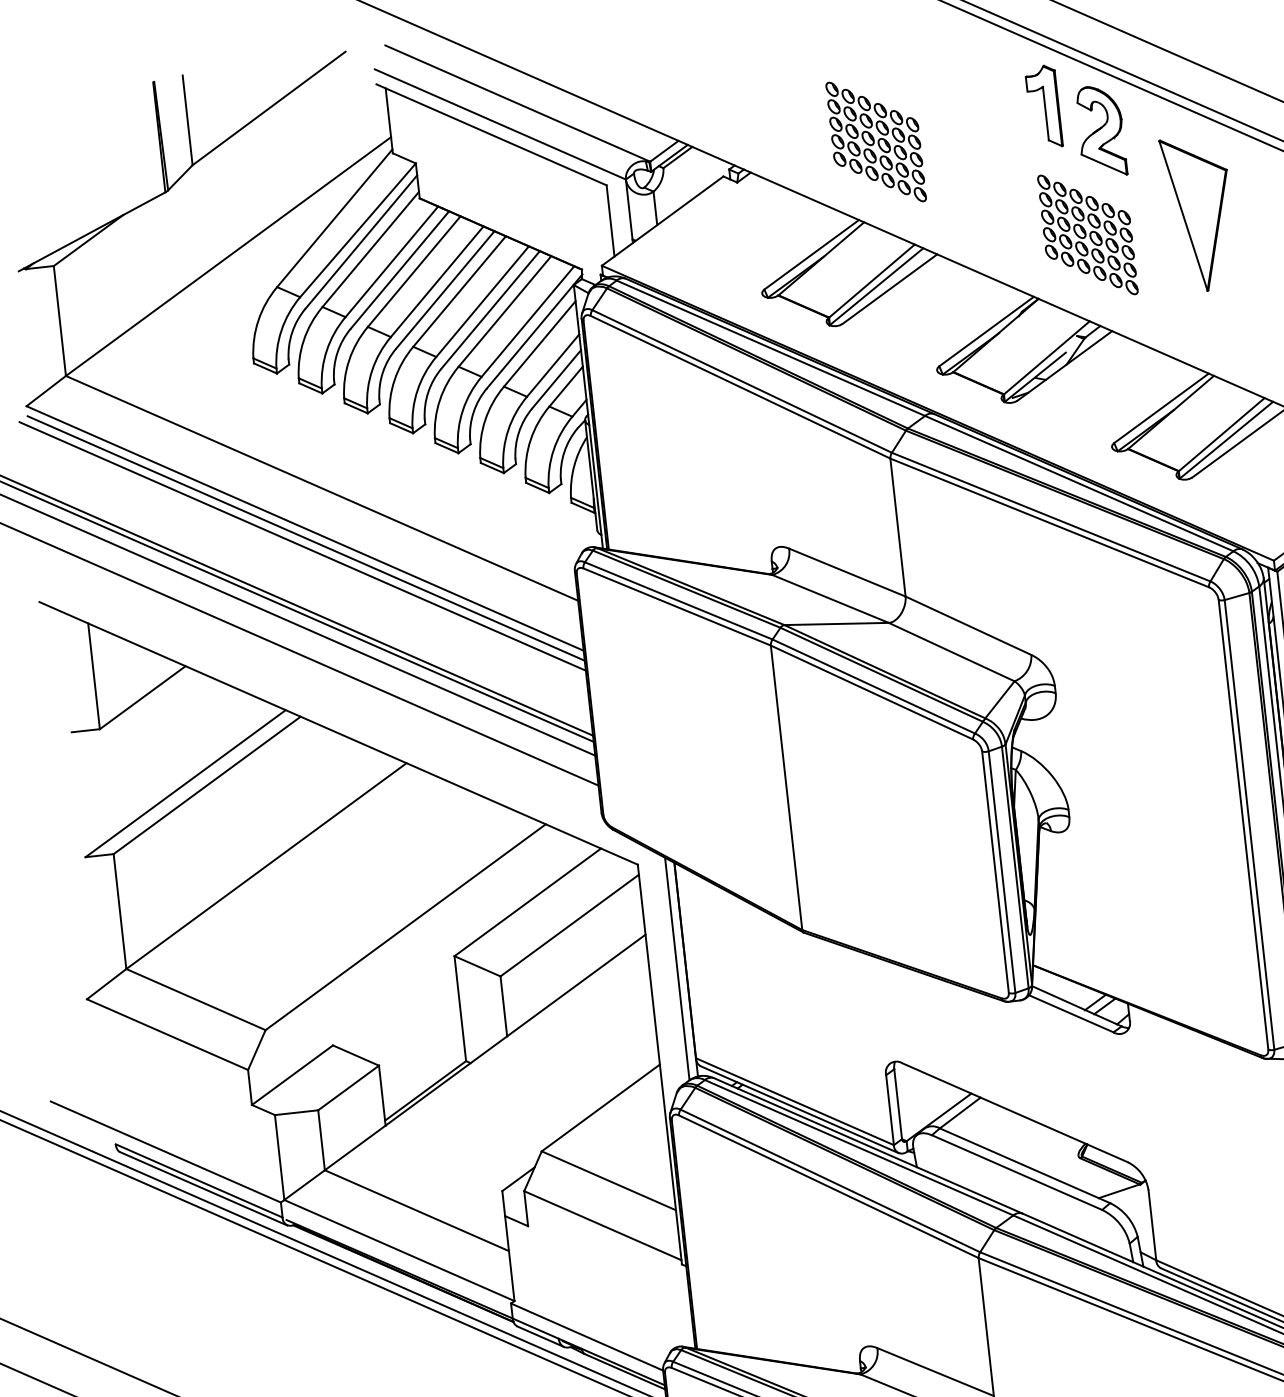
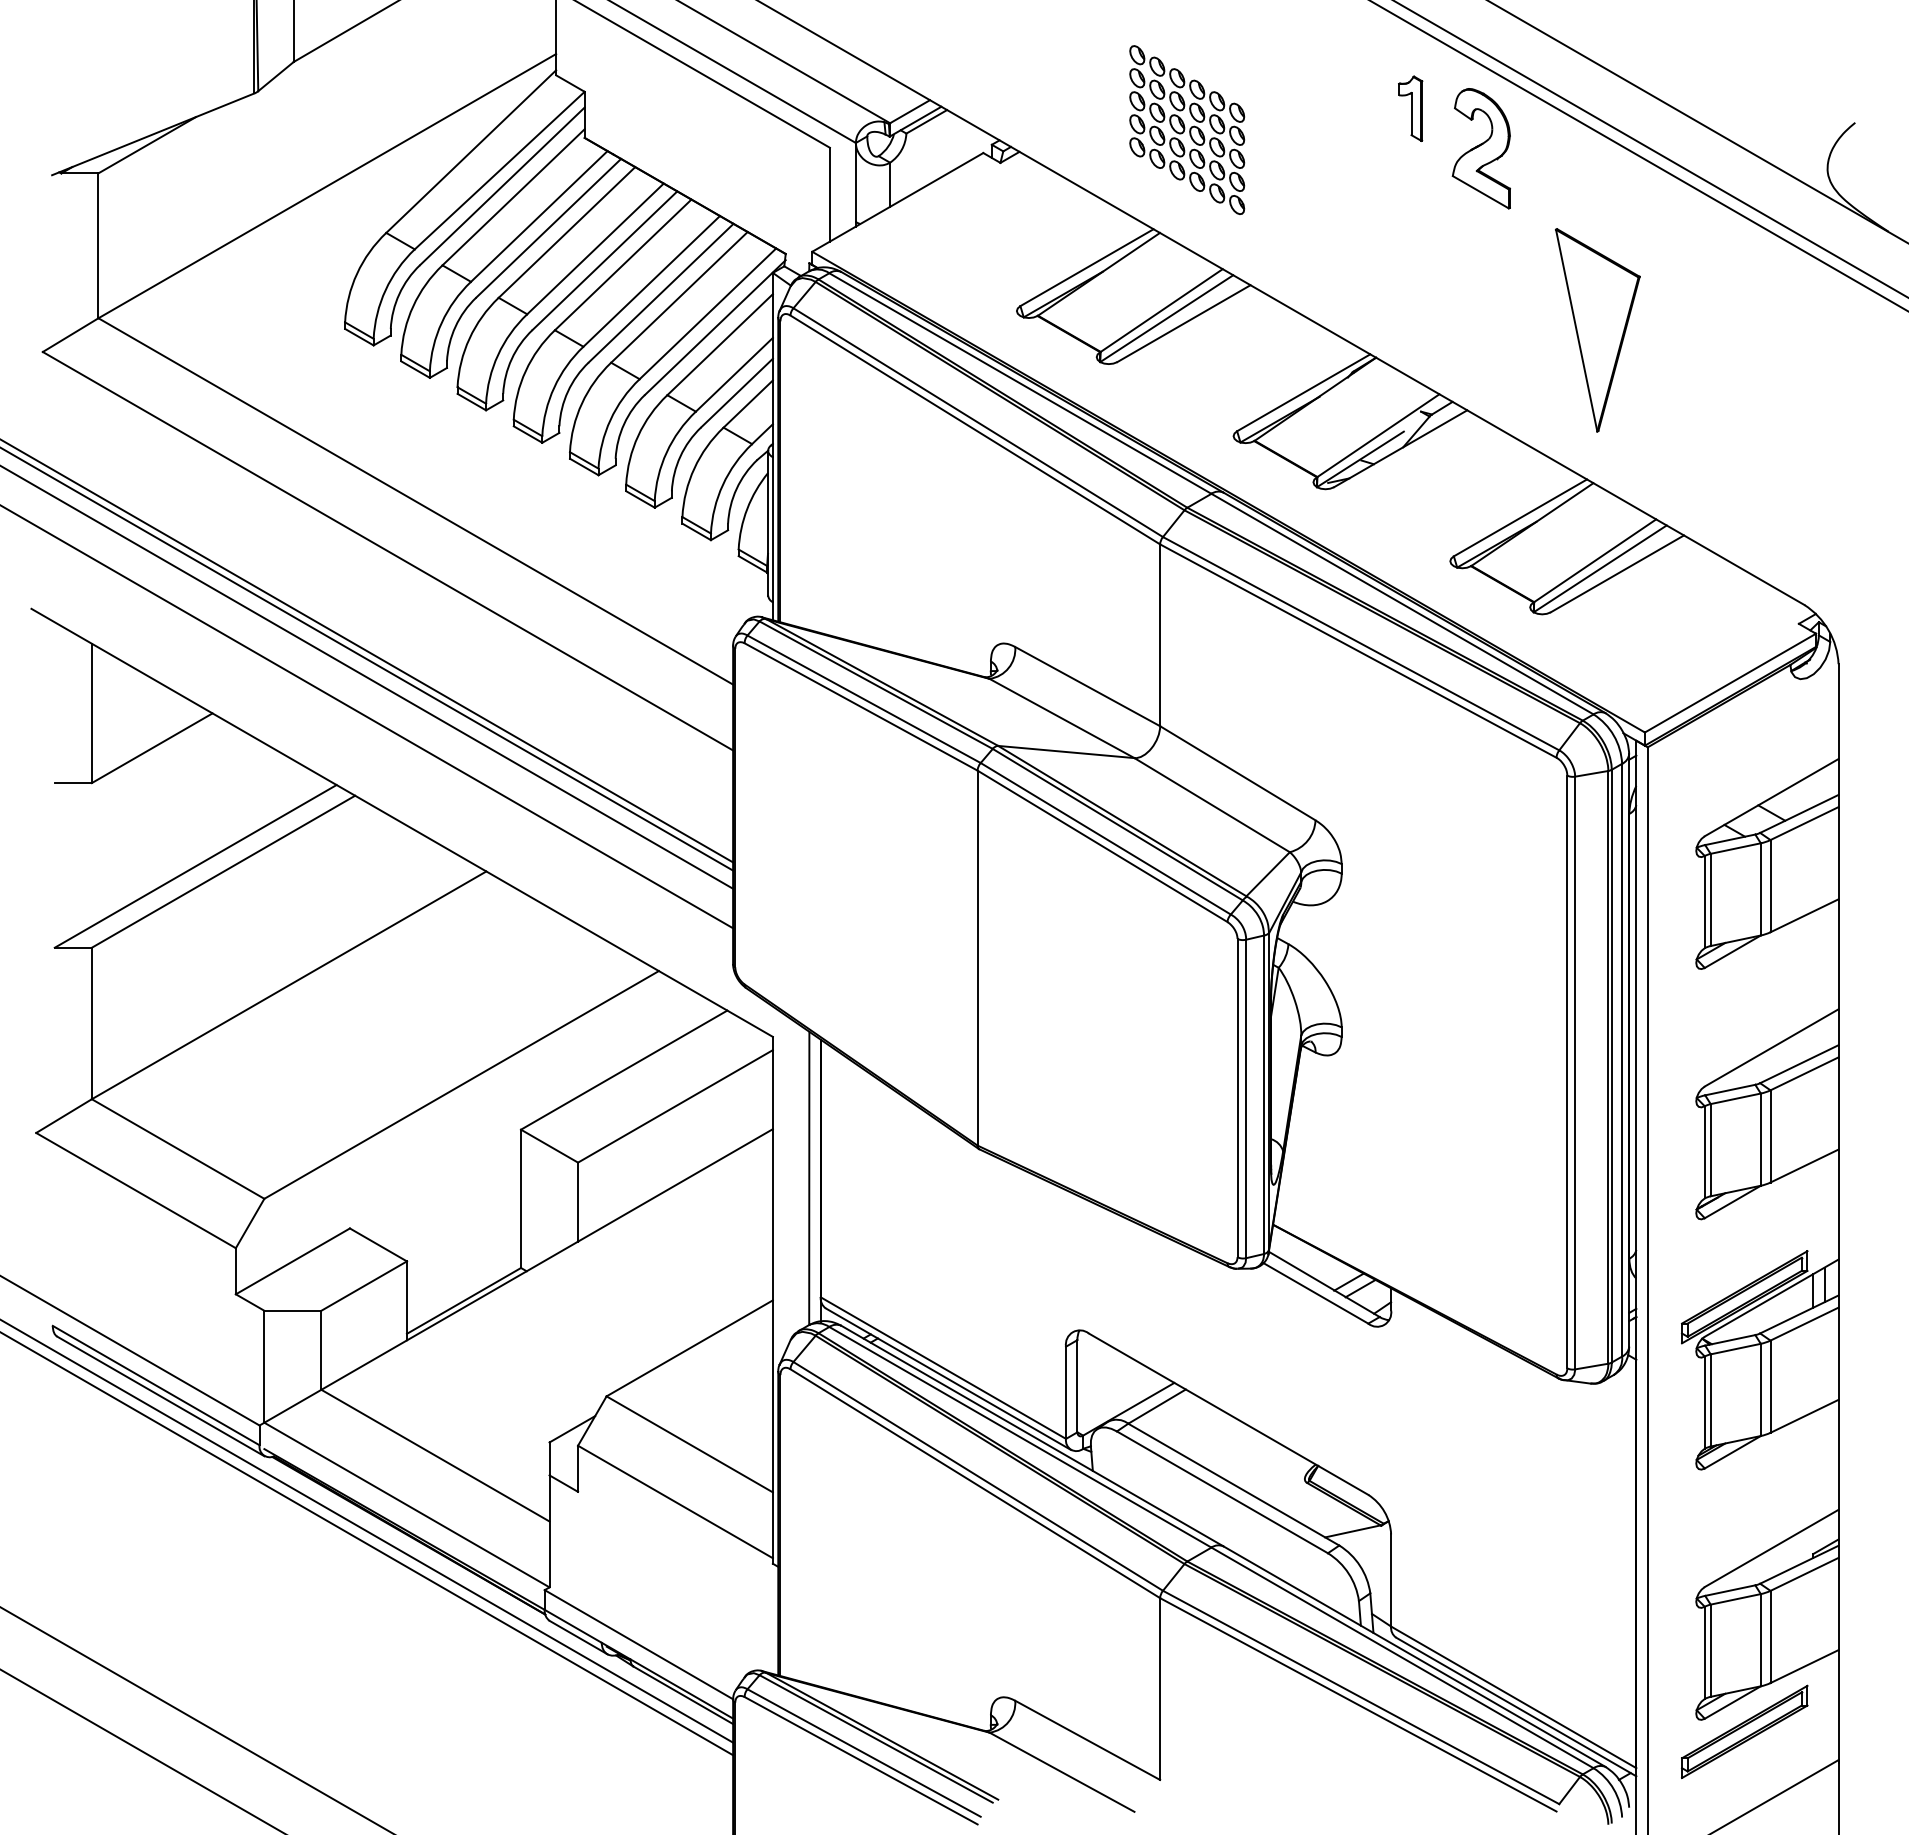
part: (1043, 106) -> (1410, 108), size x0.6
part: (1199, 214) -> (1597, 330), moved
part: (1087, 234) -> (1449, 281), removed
line: (305, 538) -> (387, 564), removed
line: (302, 545) -> (382, 573), removed

